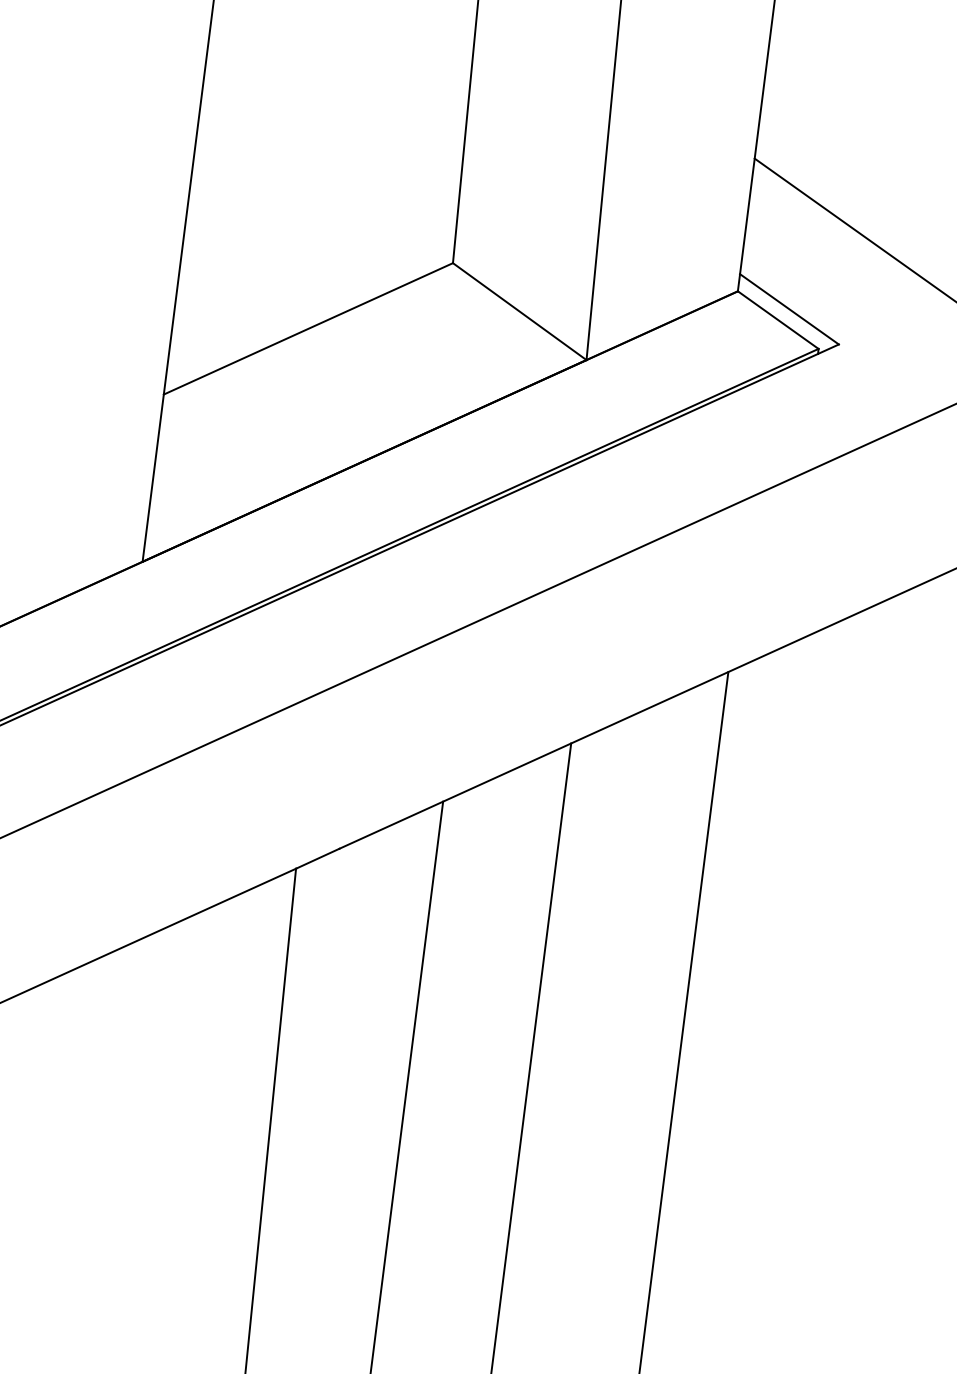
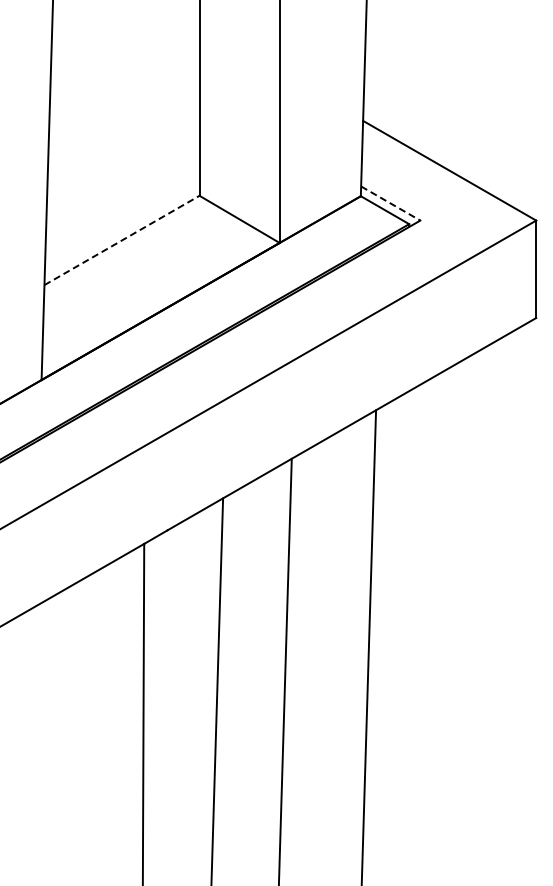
line: (790, 309) -> (391, 203), solid -> dashed
line: (309, 328) -> (122, 240), solid -> dashed

